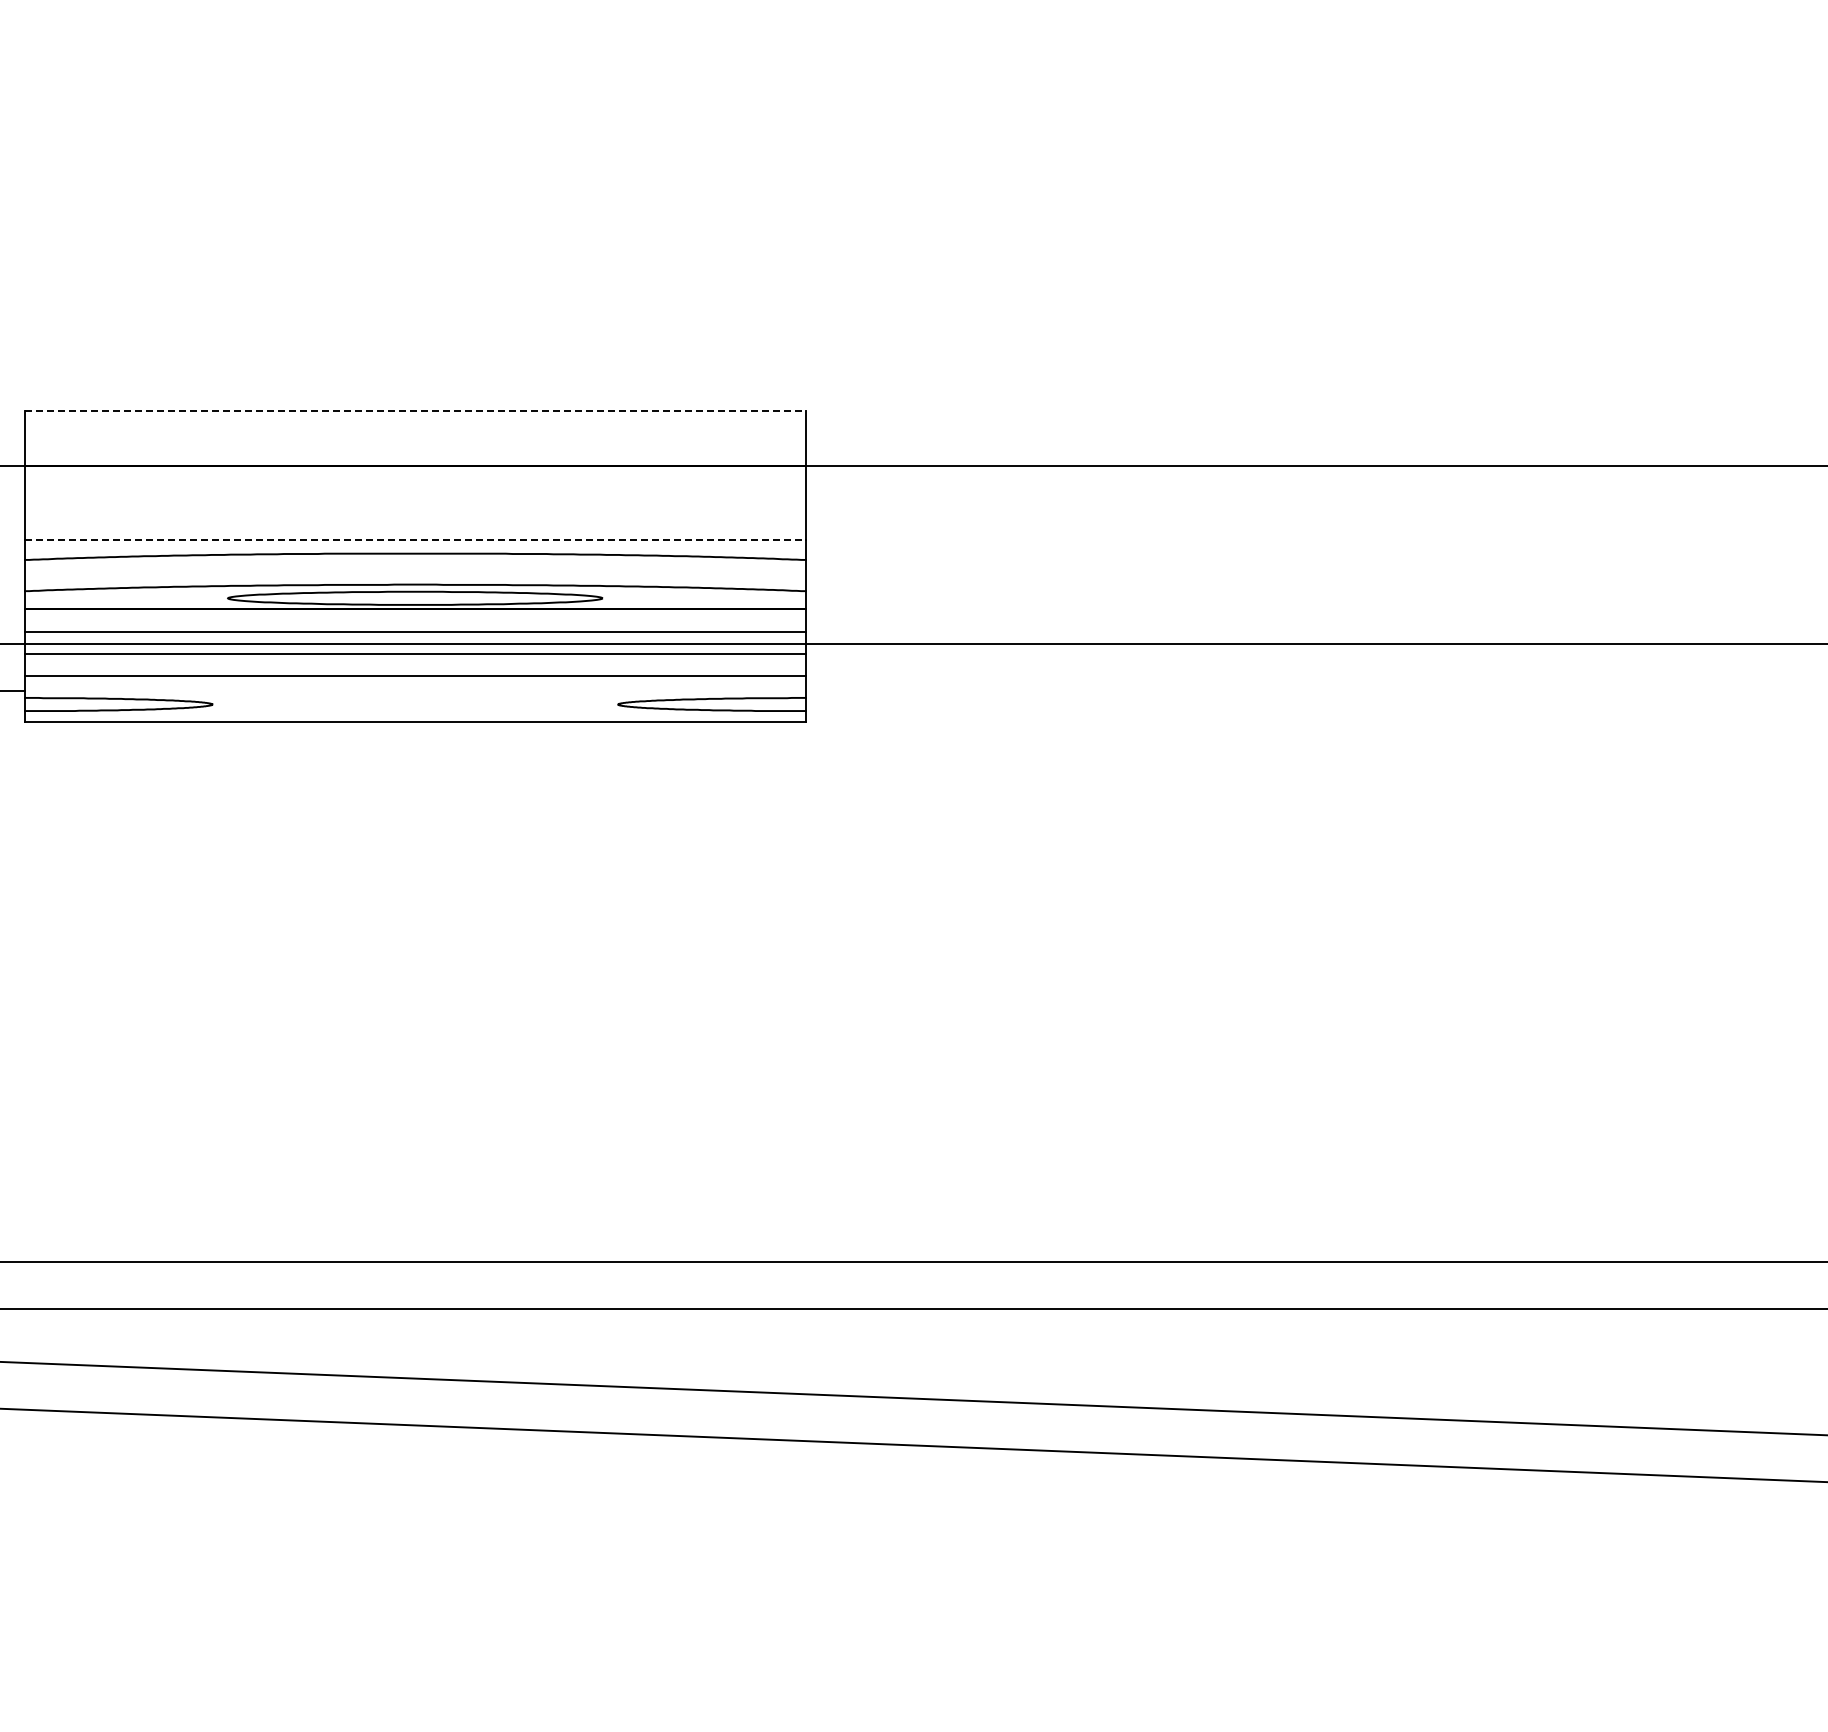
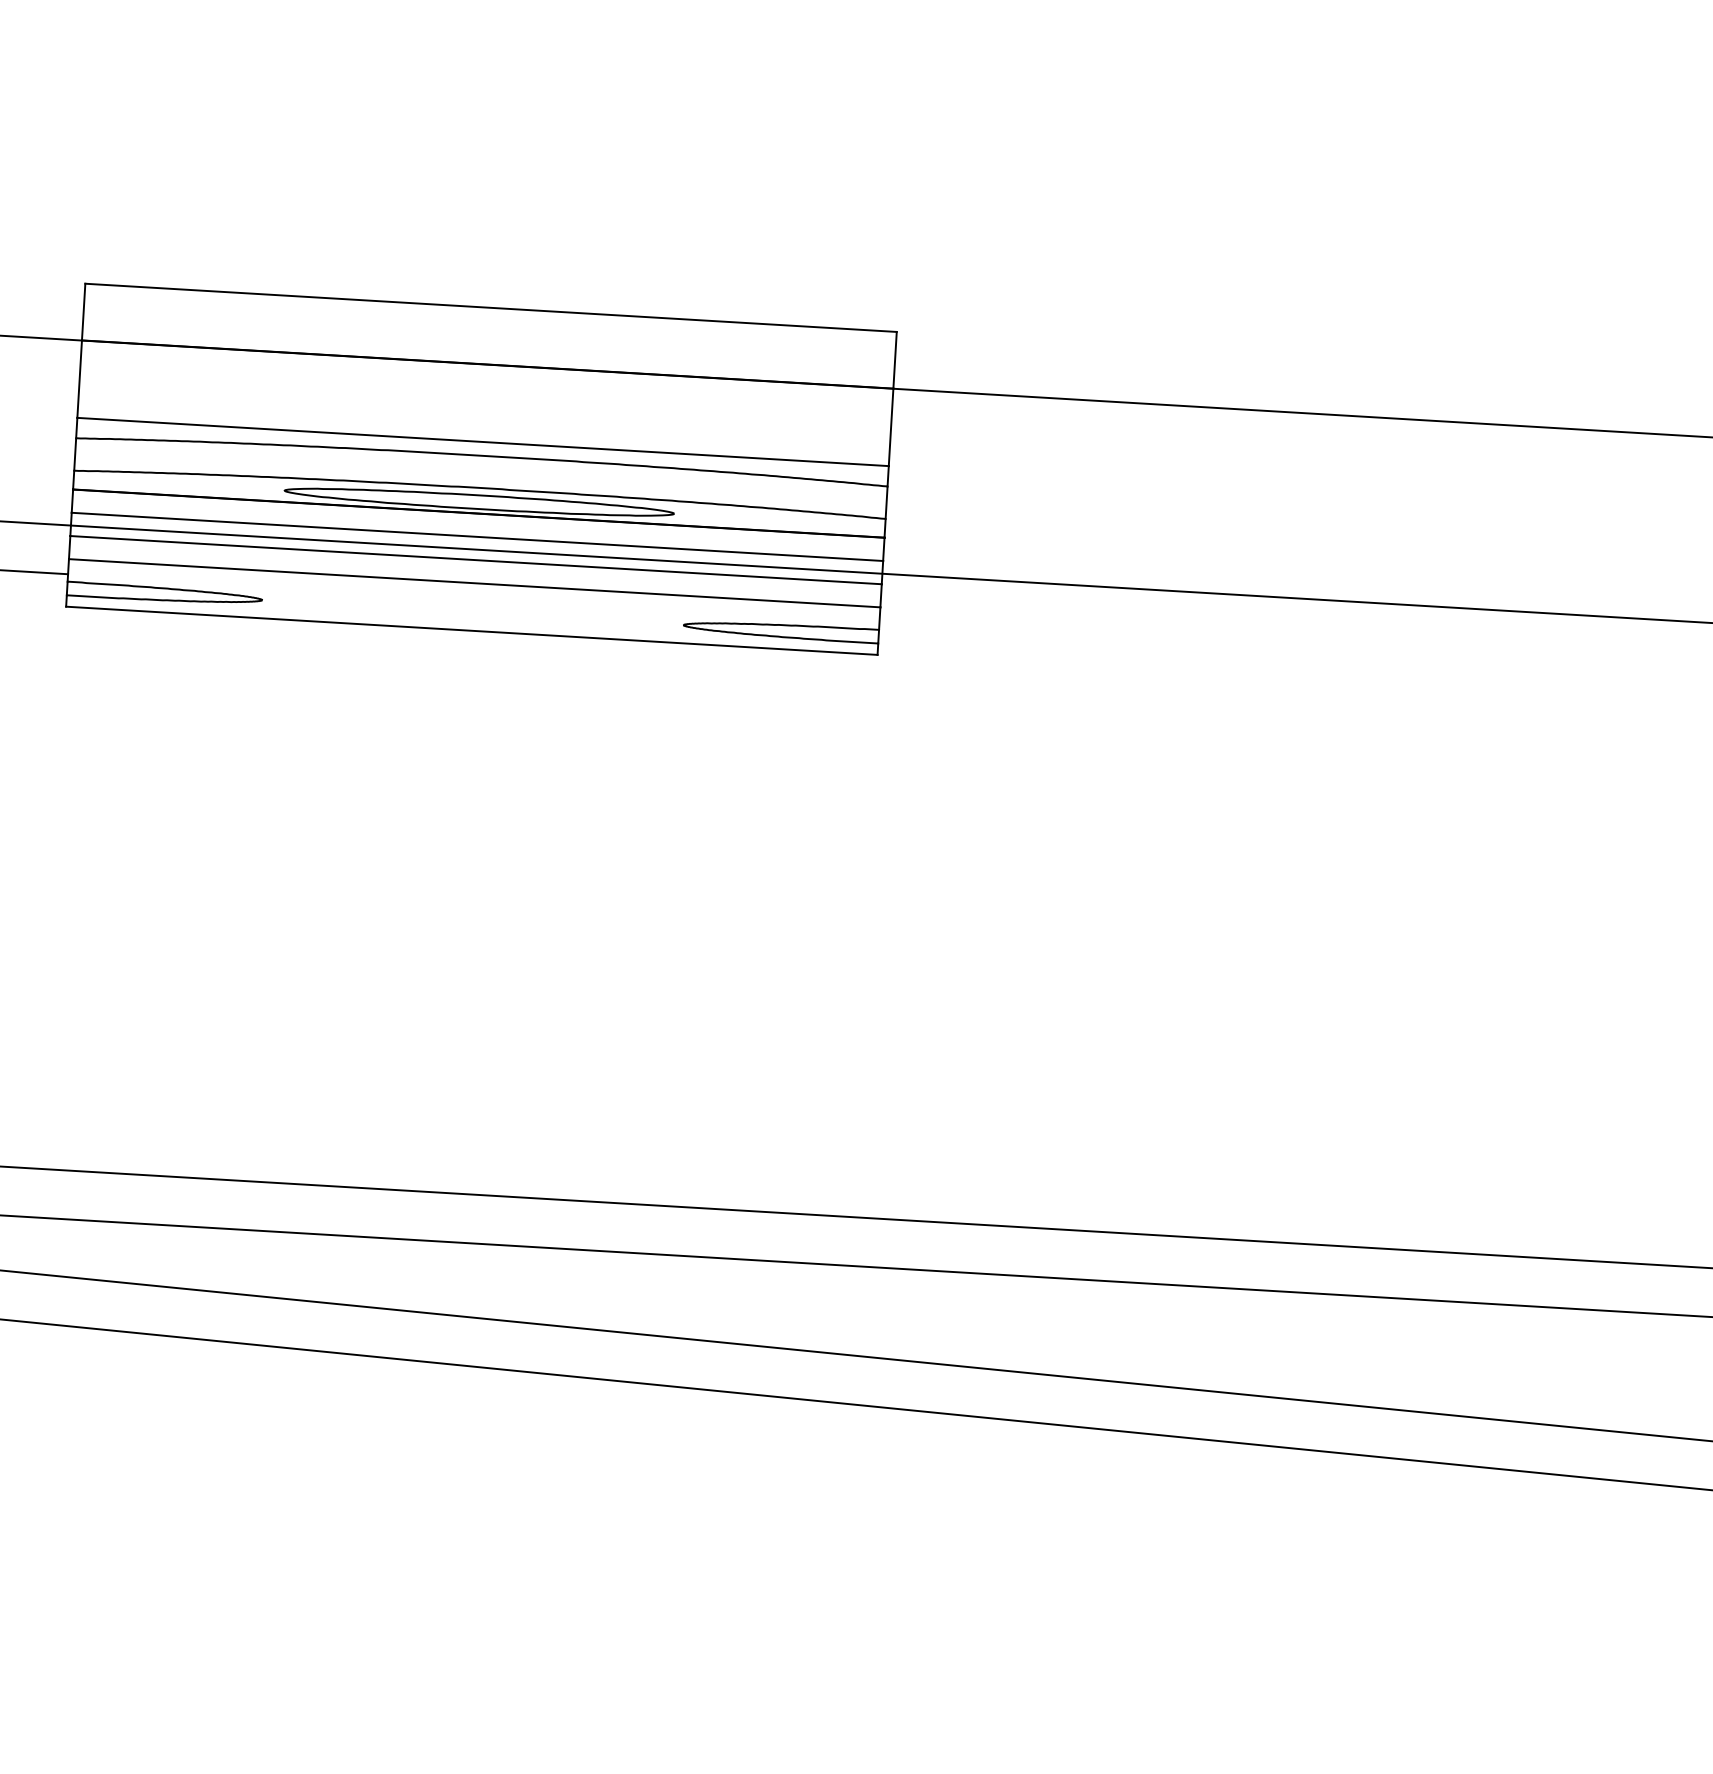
line: (415, 411) -> (491, 308), dashed -> solid
line: (415, 540) -> (483, 442), dashed -> solid

